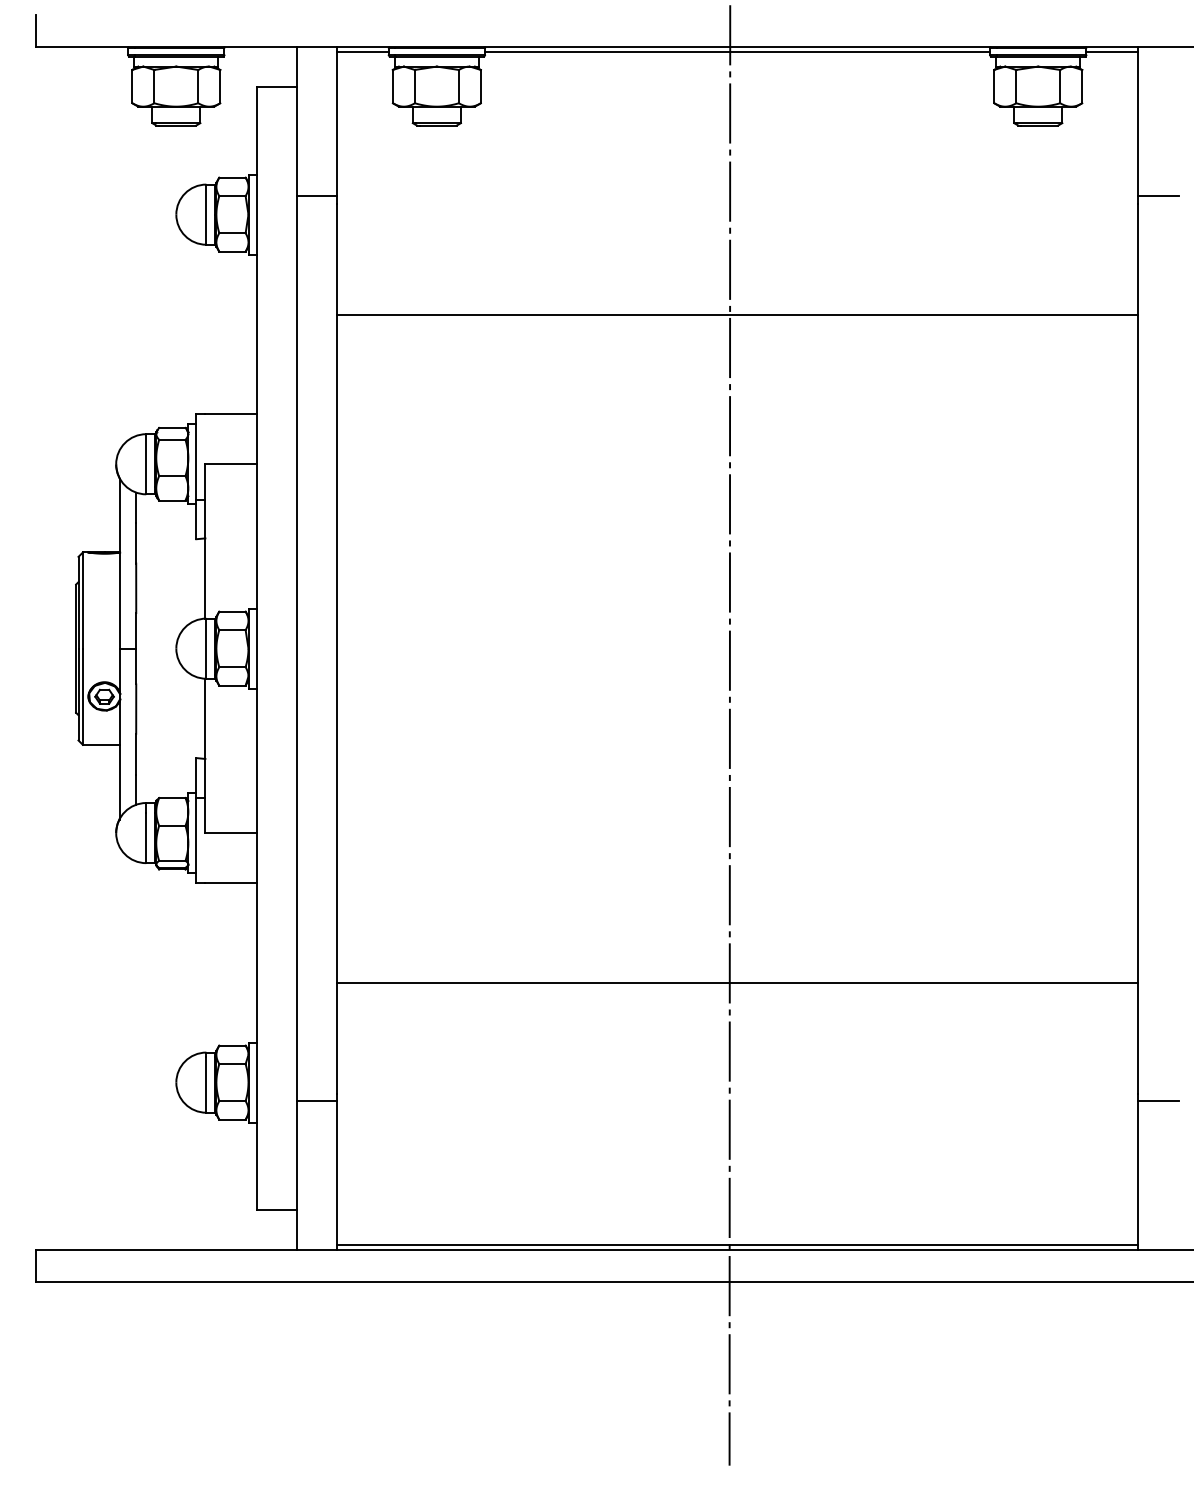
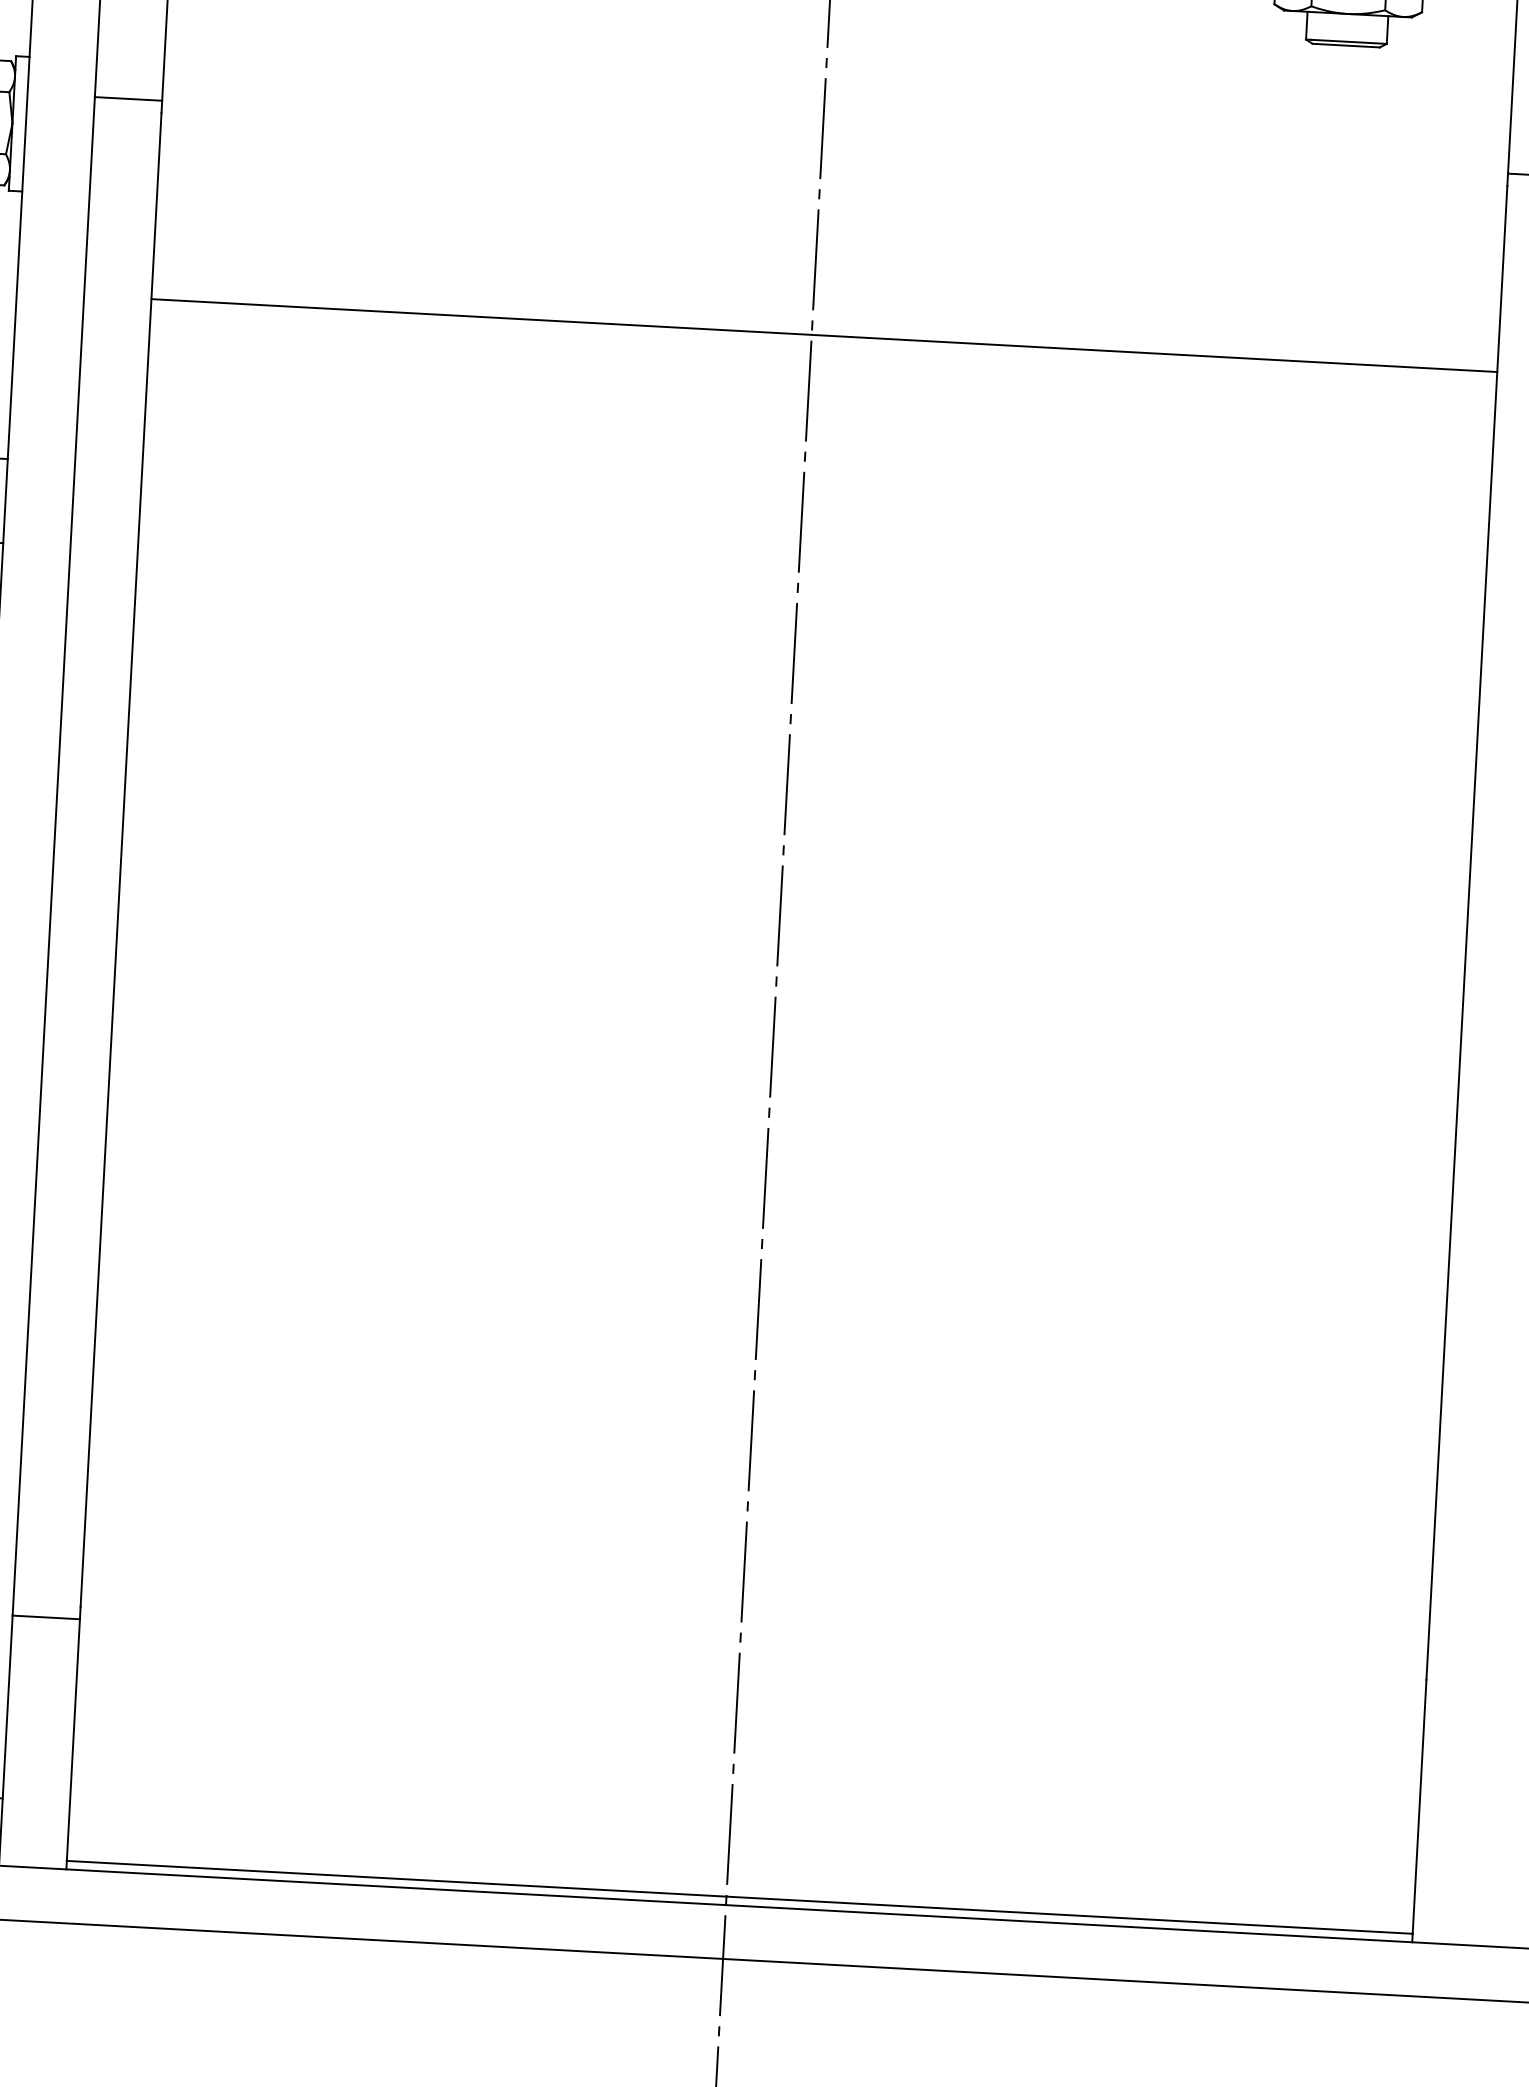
line: (737, 982) -> (763, 1456), removed
line: (1158, 1101) -> (1459, 1694), removed

